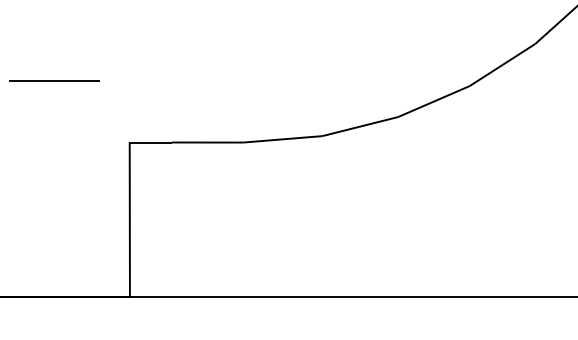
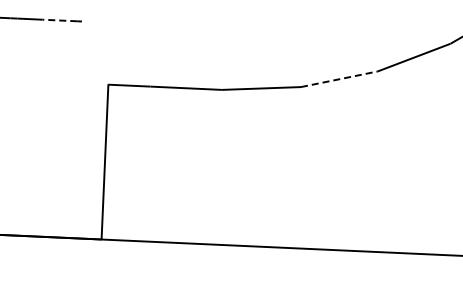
line: (77, 80) -> (59, 20), solid -> dashed
line: (360, 126) -> (339, 79), solid -> dashed

